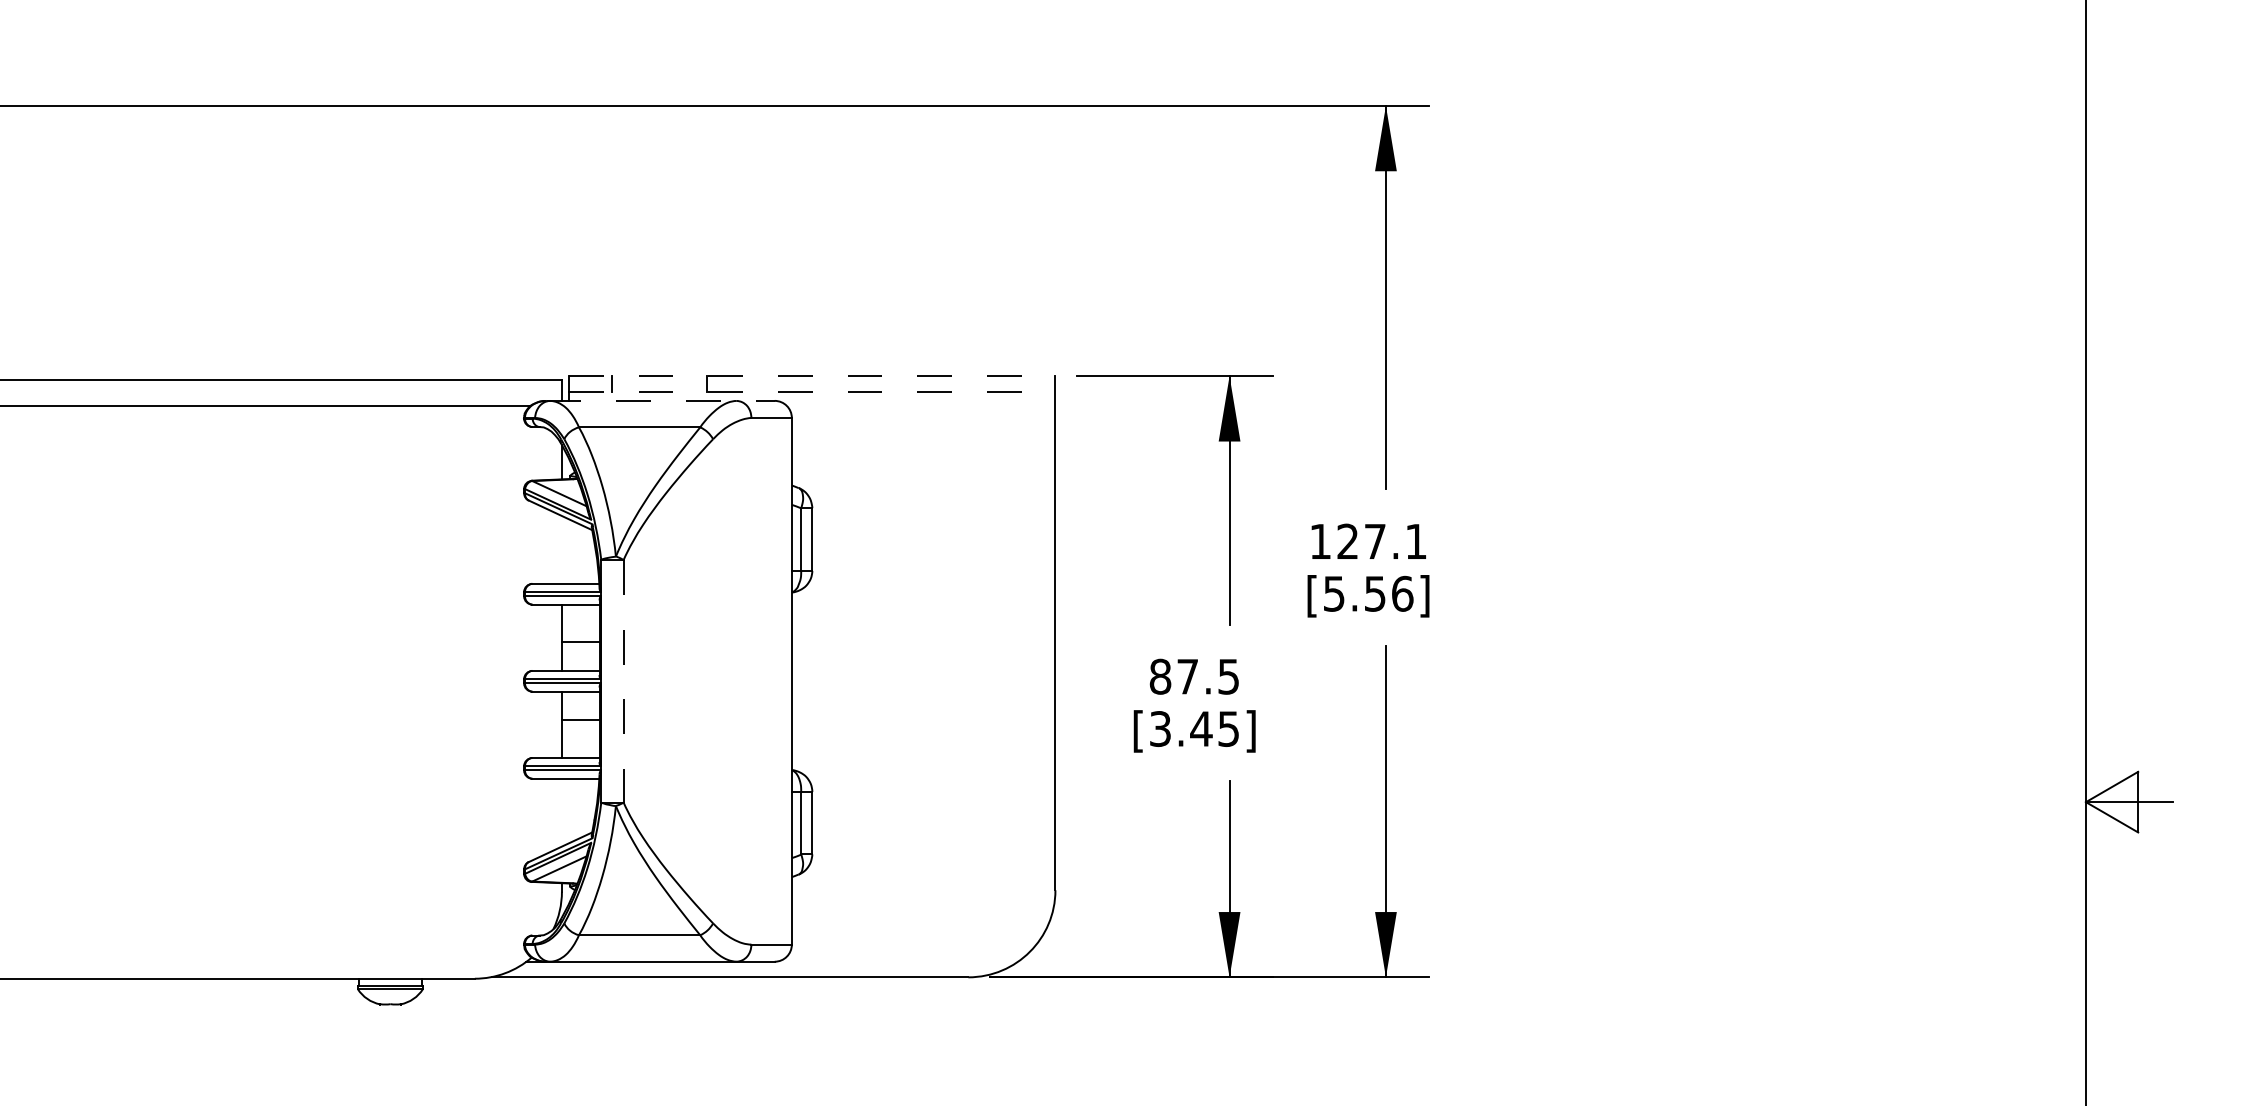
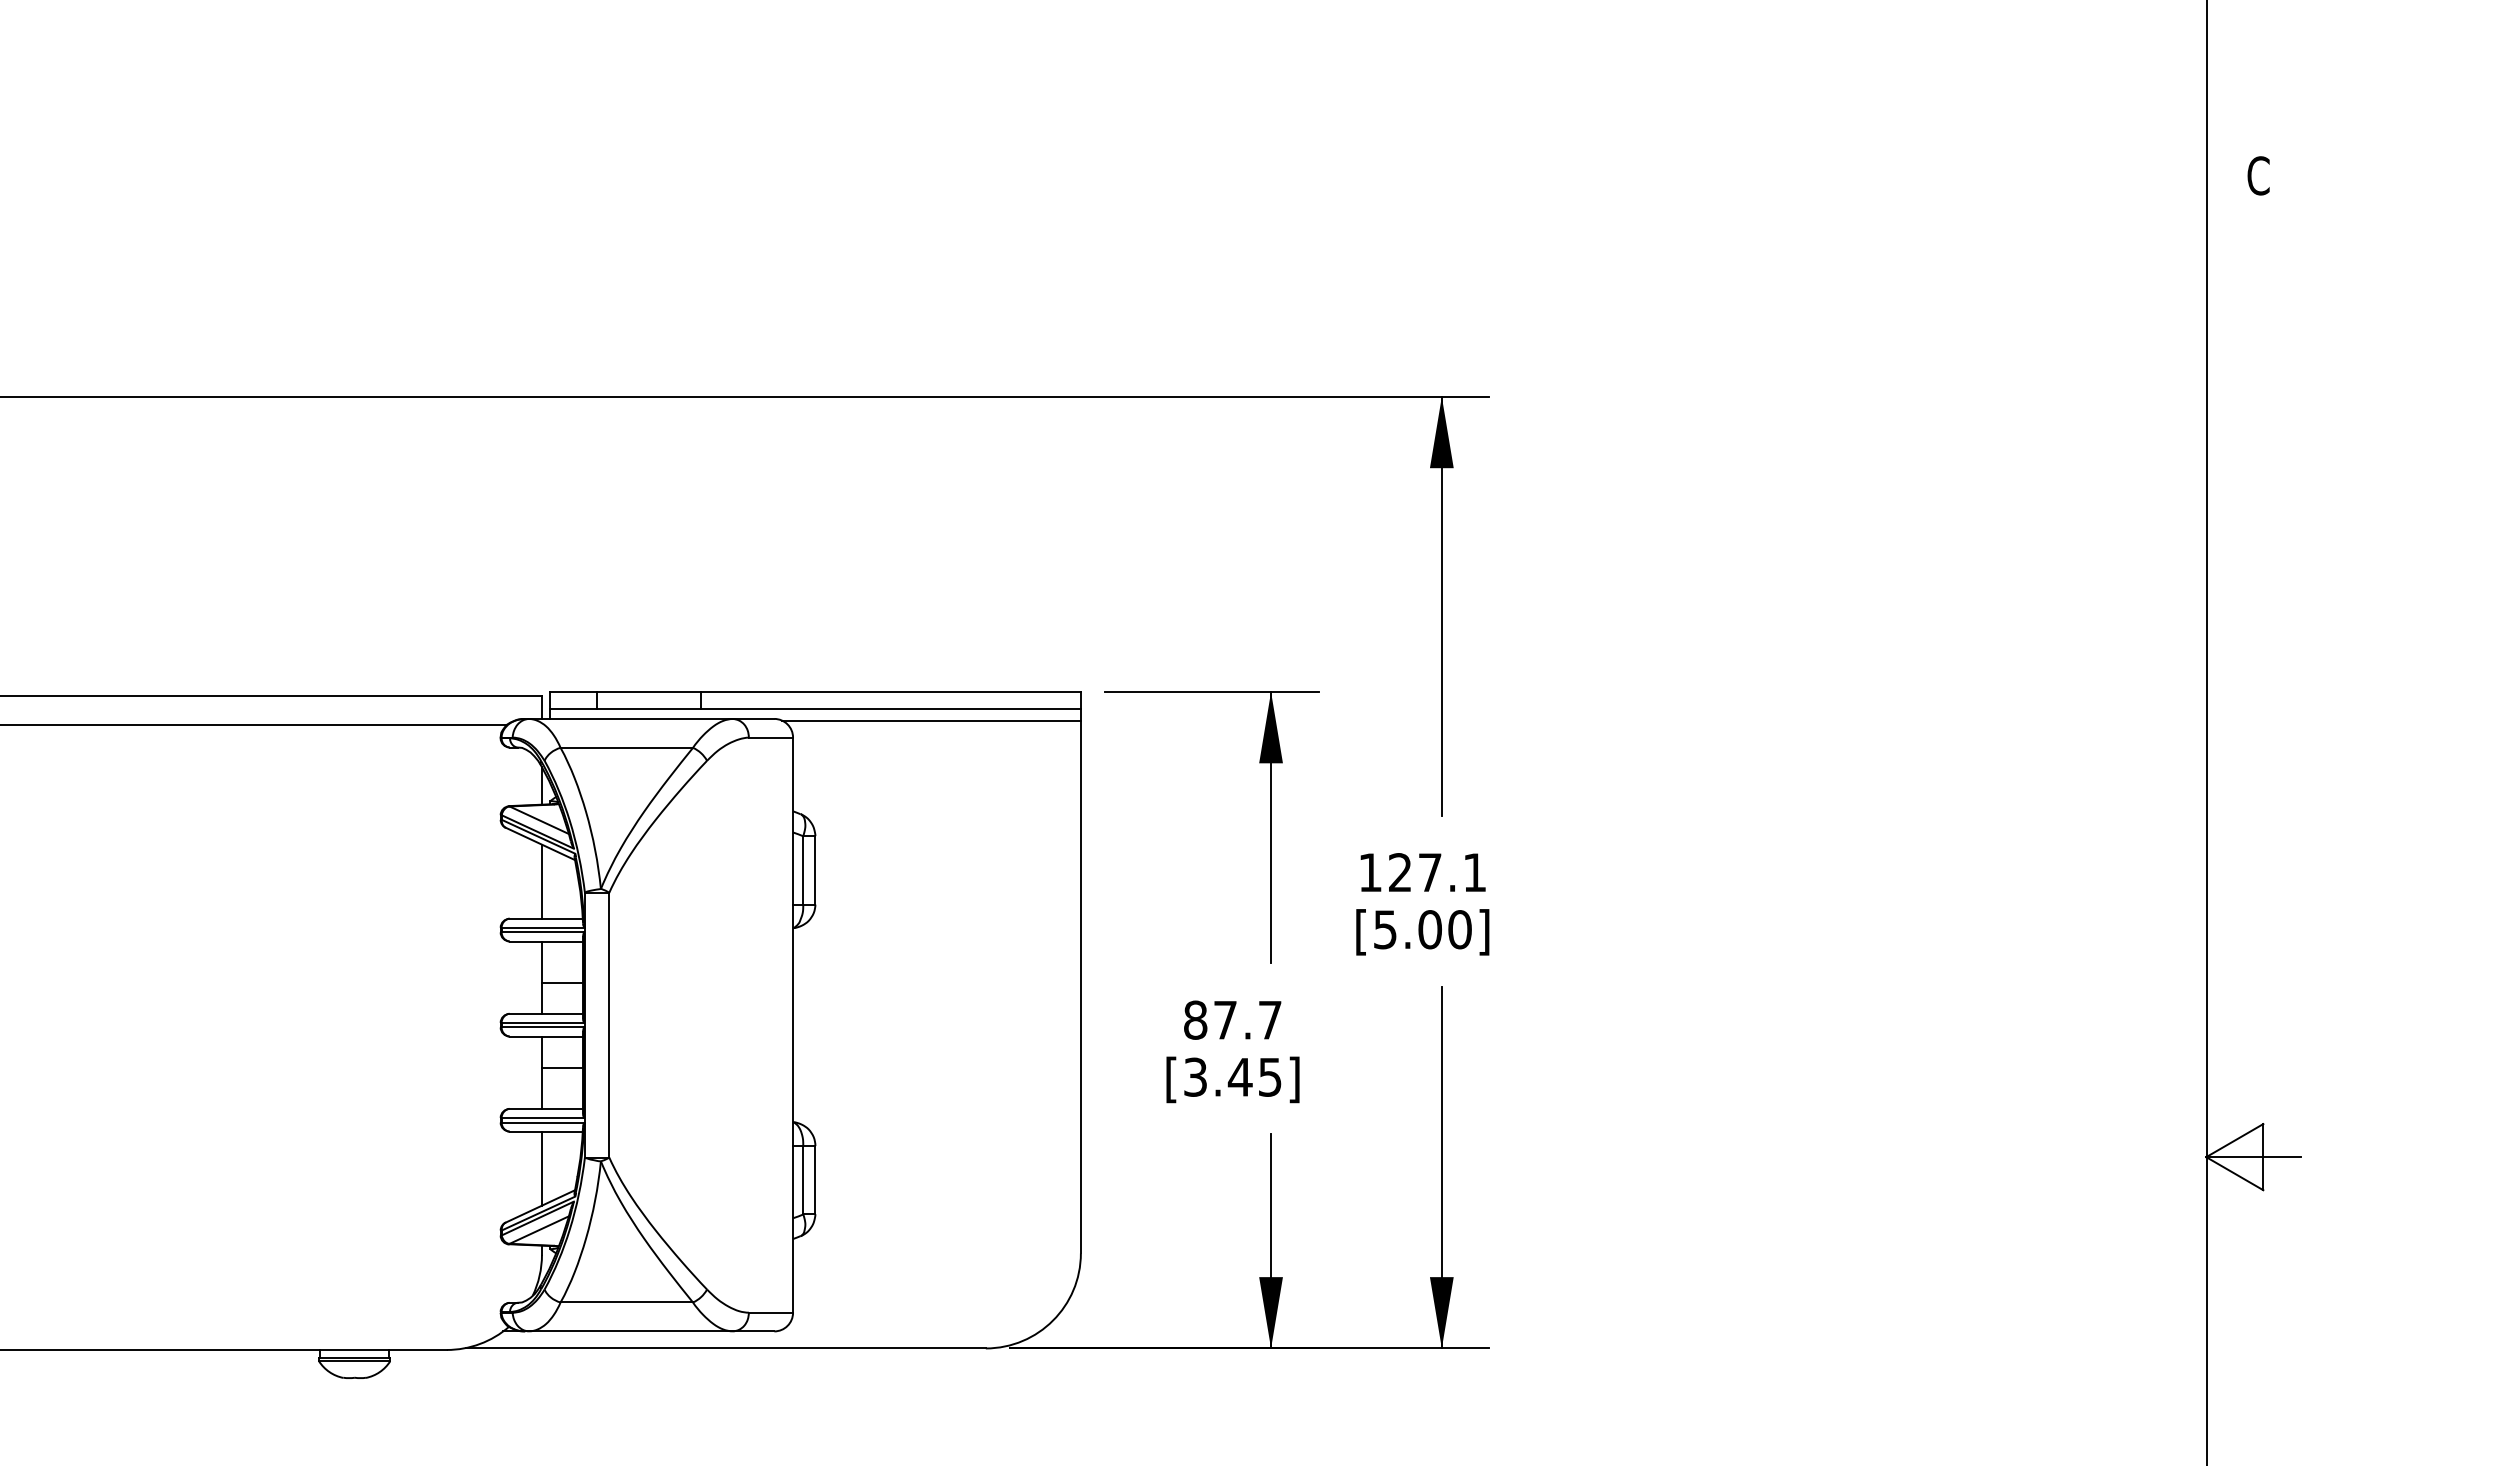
line: (812, 376) -> (815, 692), dashed -> solid
line: (812, 392) -> (815, 709), dashed -> solid
line: (660, 401) -> (649, 719), dashed -> solid
line: (918, 402) -> (931, 720), added
line: (561, 549) -> (541, 881), added
text: (1389, 593) -> (1445, 929), [5.56] -> [5.00]
text: (1229, 677) -> (1270, 1020), 87.5 -> 87.7
line: (623, 681) -> (609, 1025), dashed -> solid
line: (561, 812) -> (541, 1168), added

